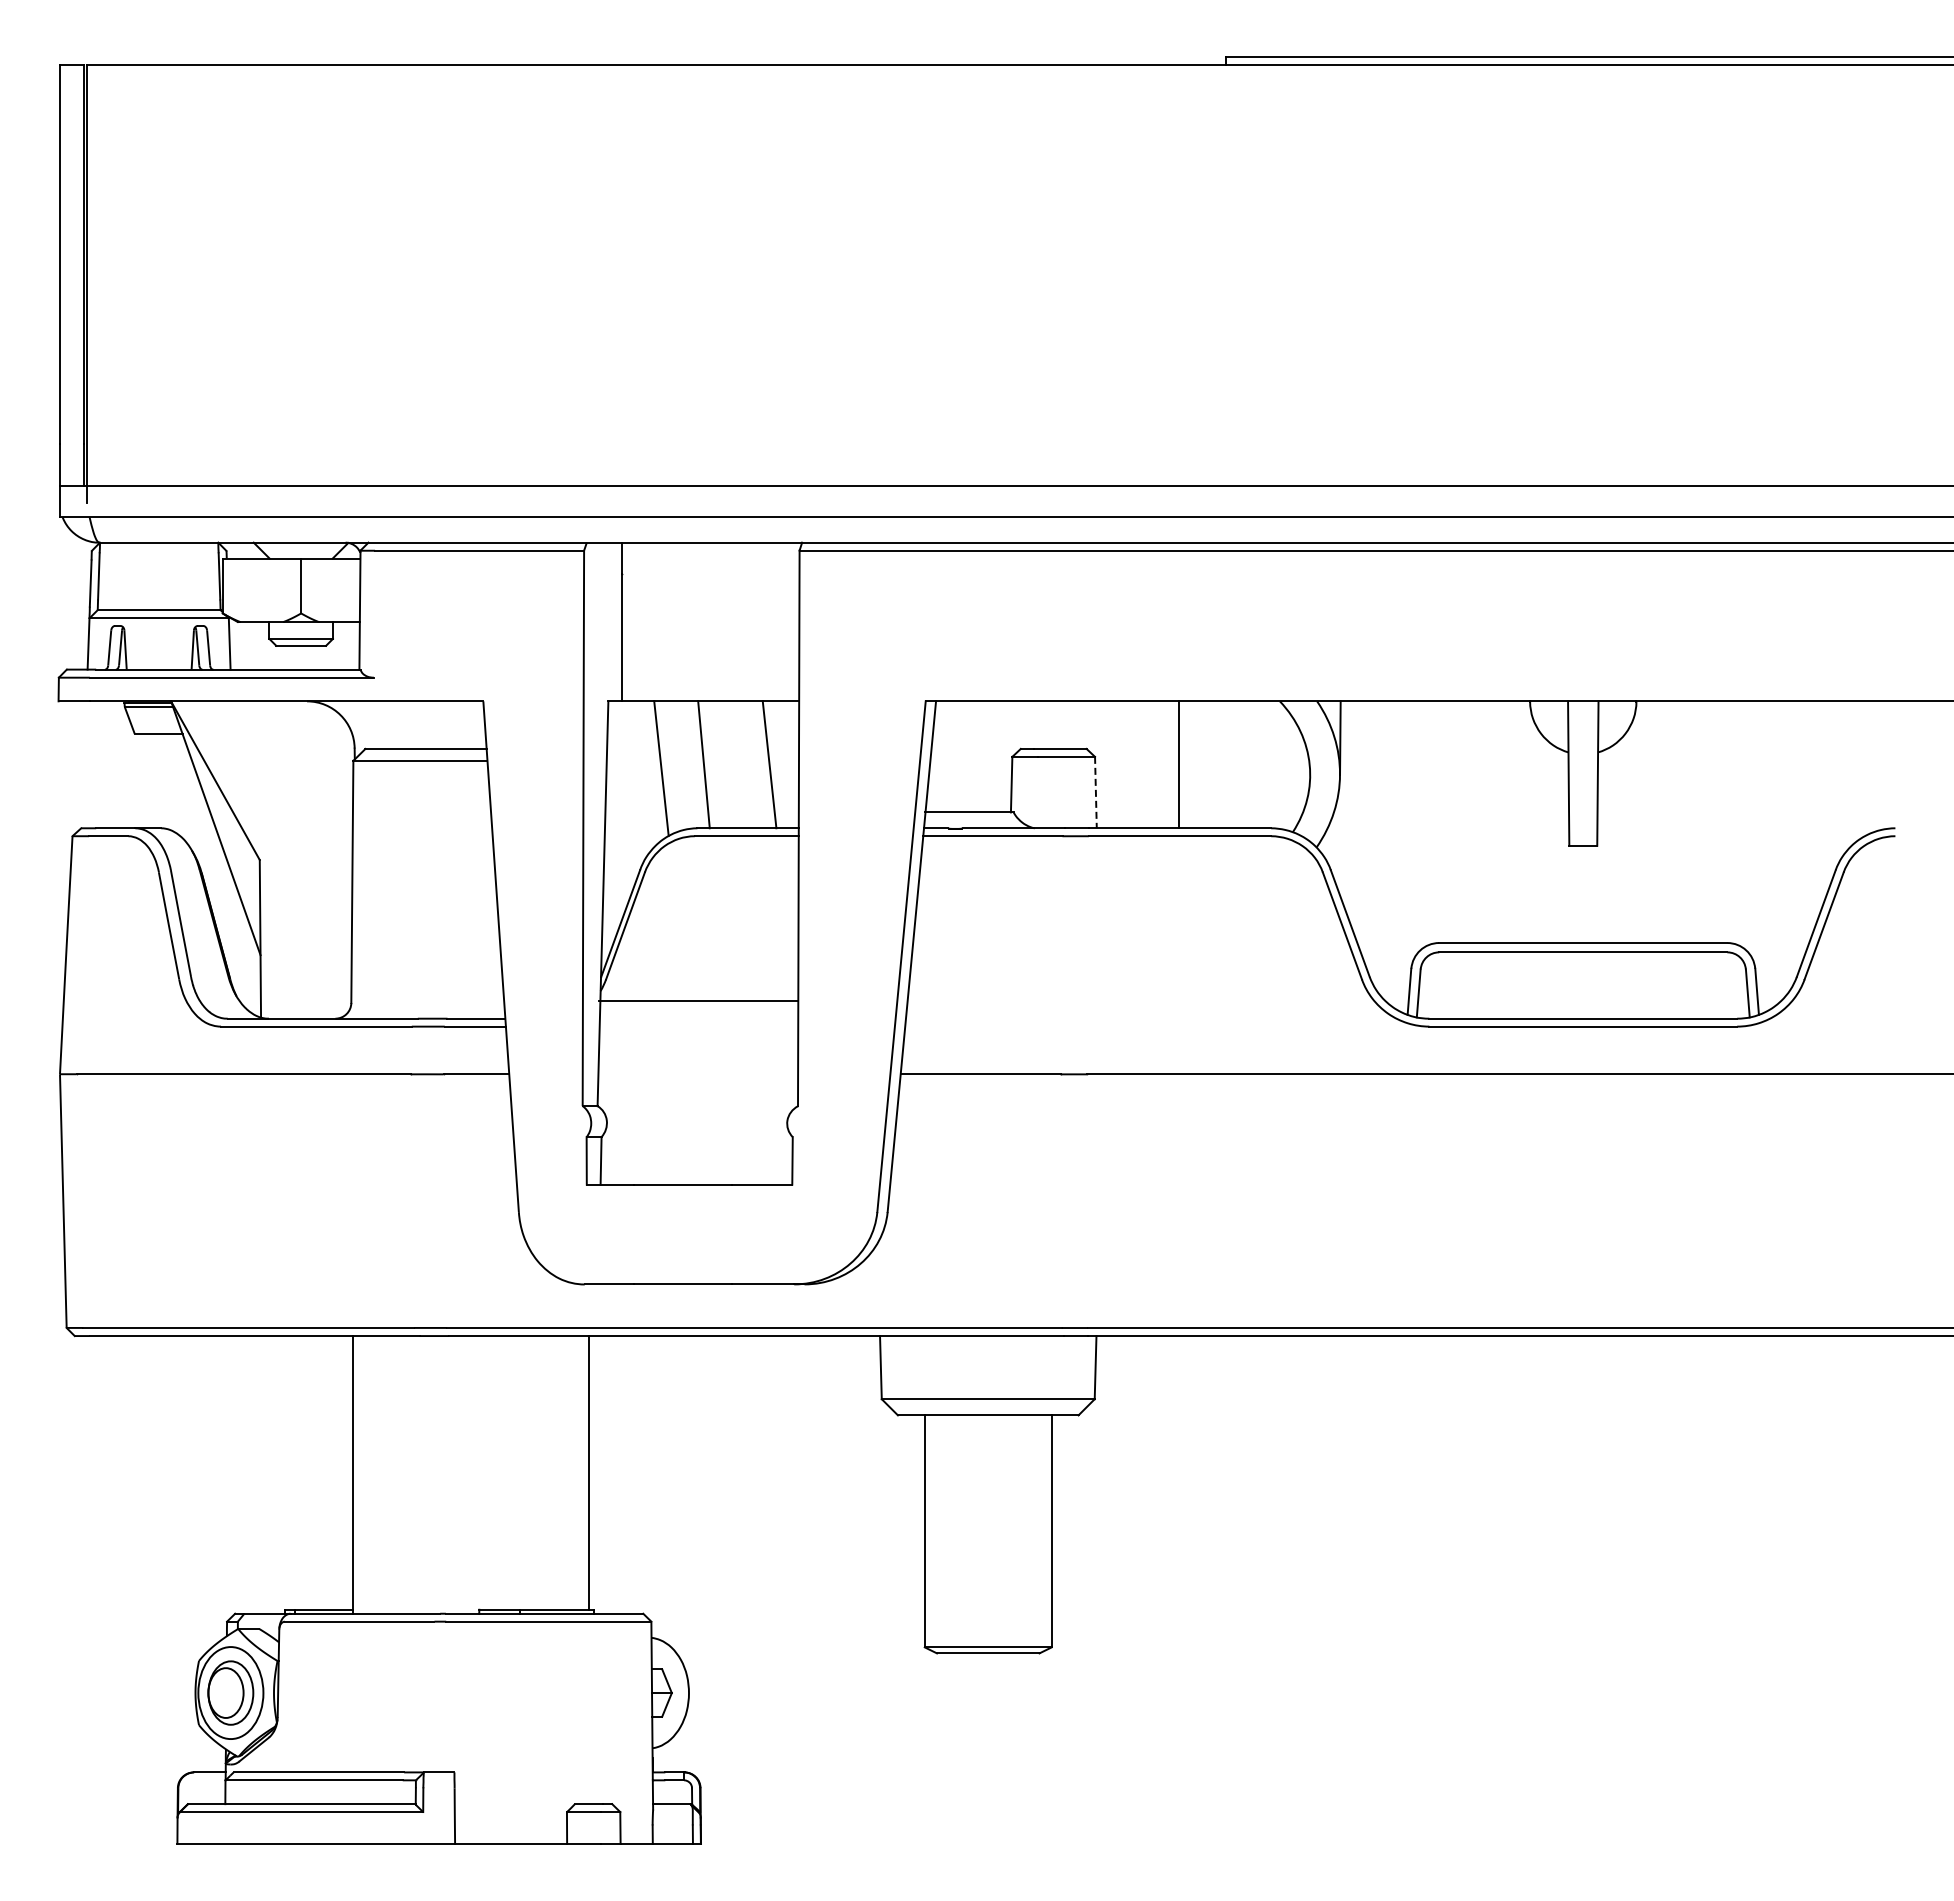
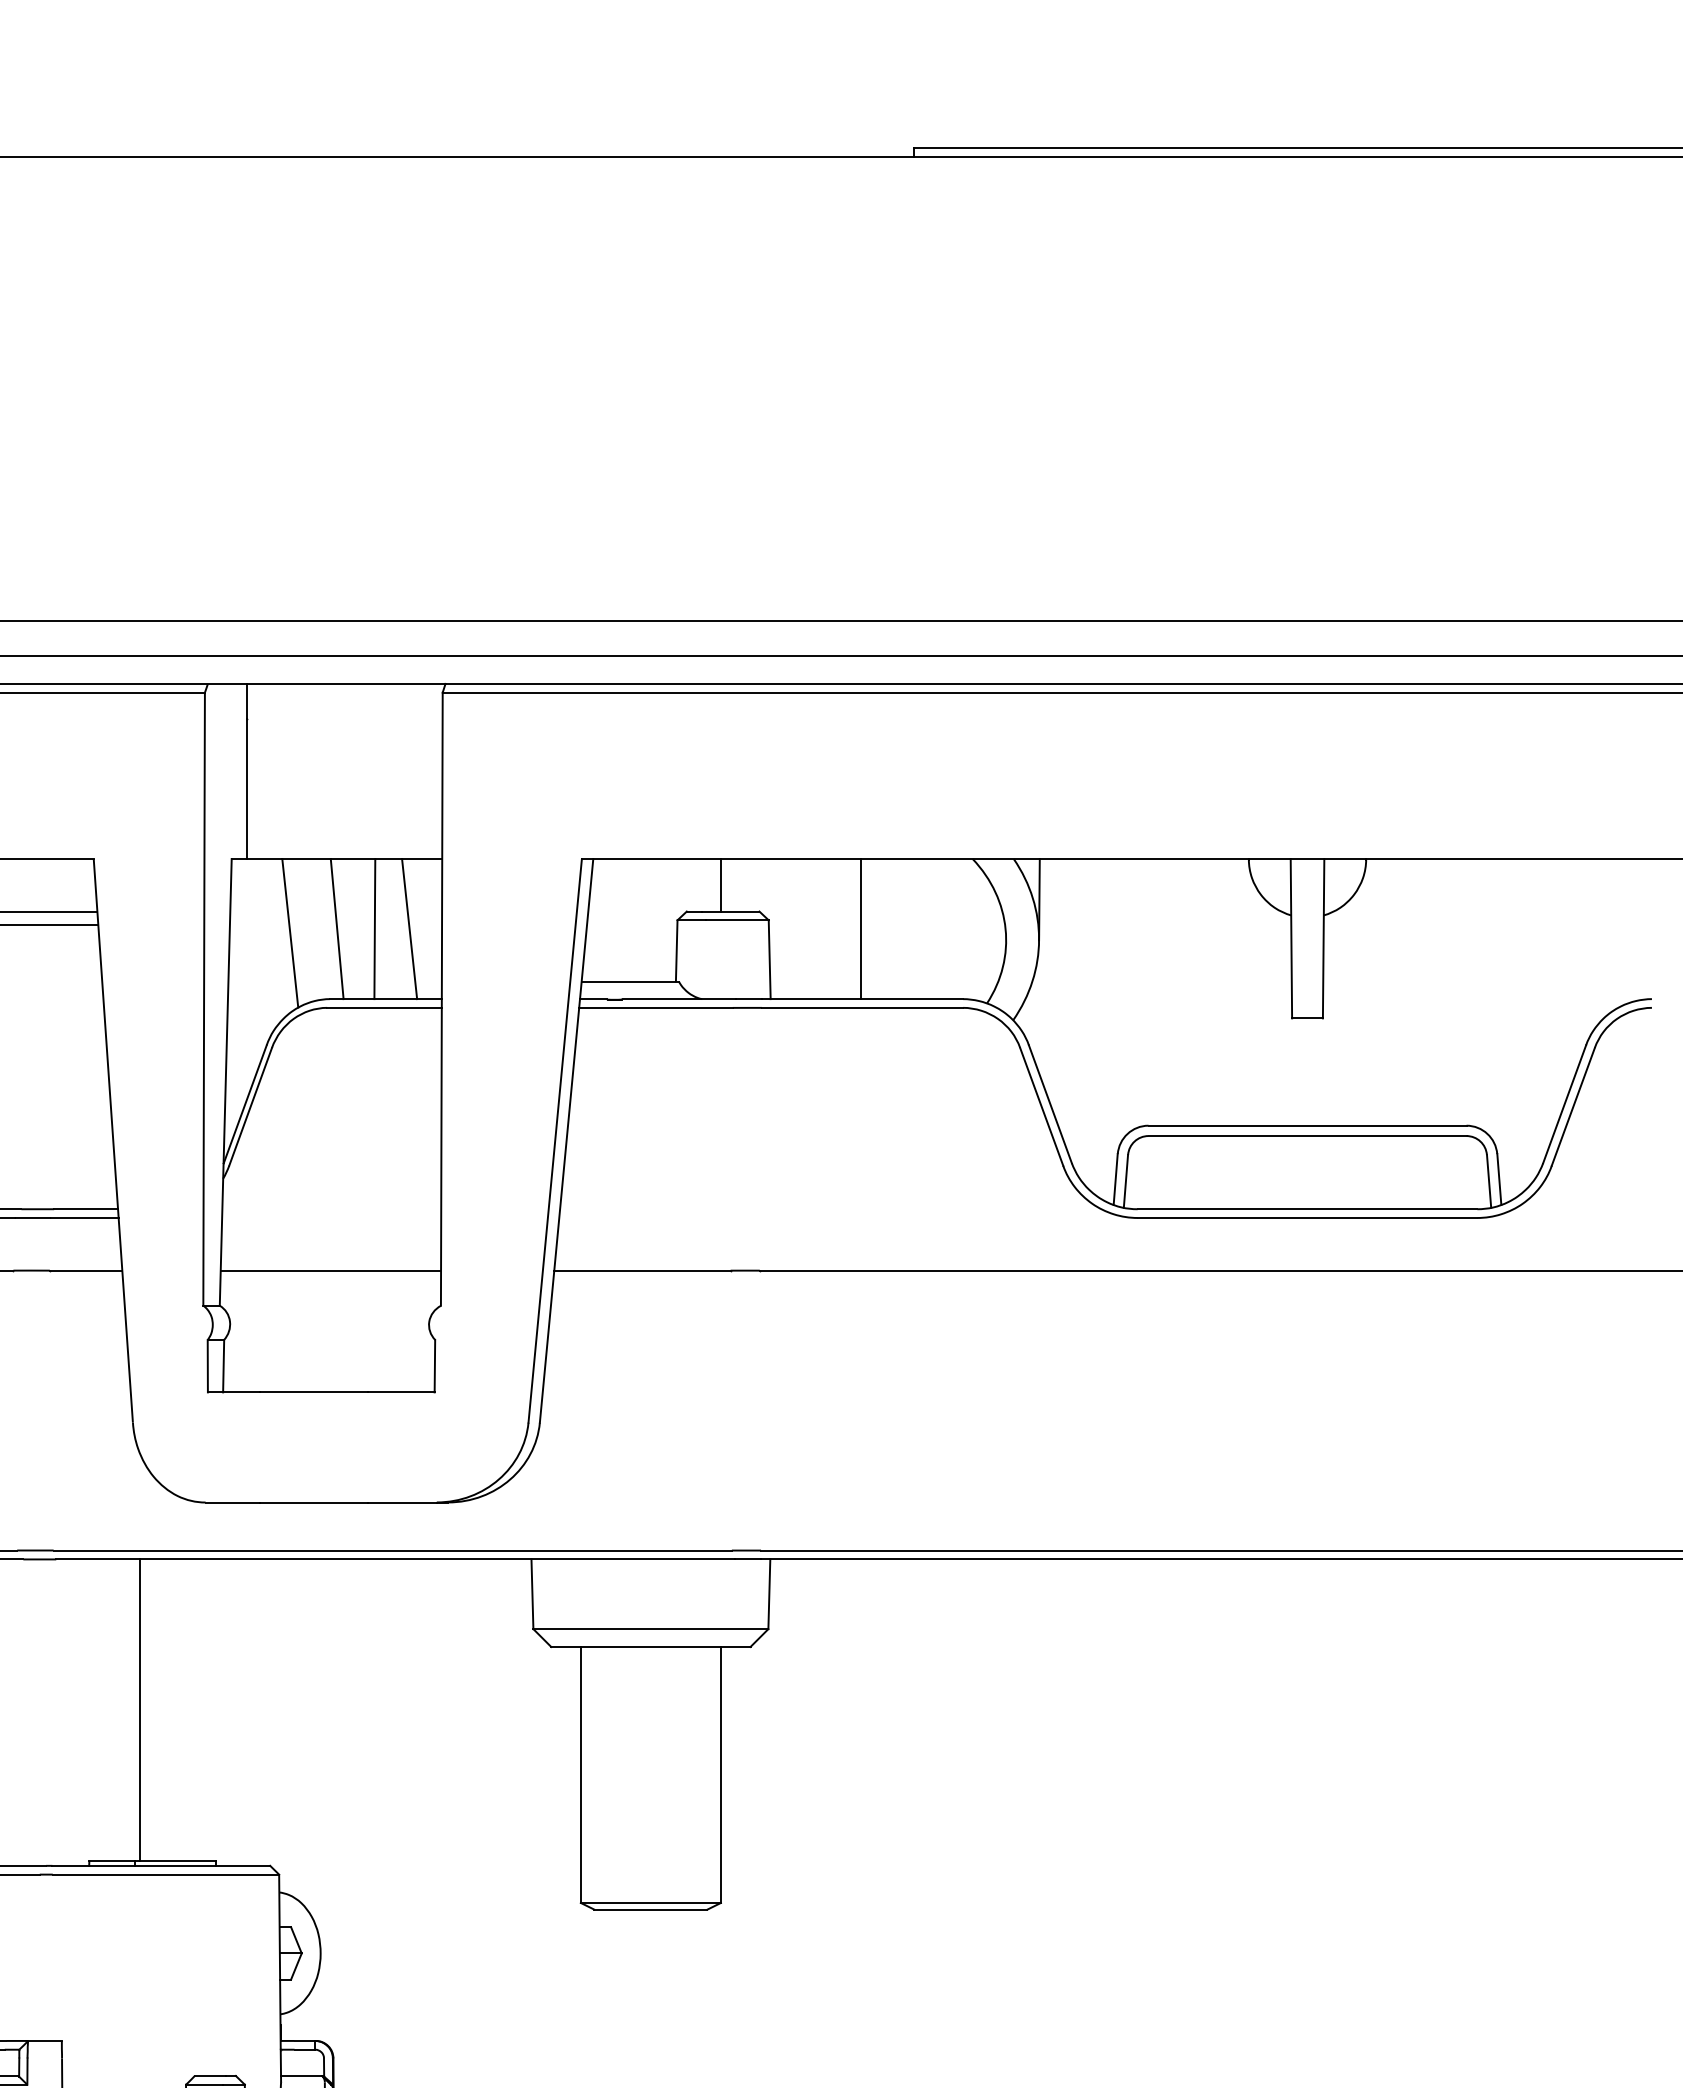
line: (1051, 724) -> (720, 884), added
line: (737, 764) -> (374, 928), added
line: (1095, 792) -> (769, 959), dashed -> solid
line: (698, 1001) -> (331, 1270), moved
line: (589, 1472) -> (140, 1710), moved

